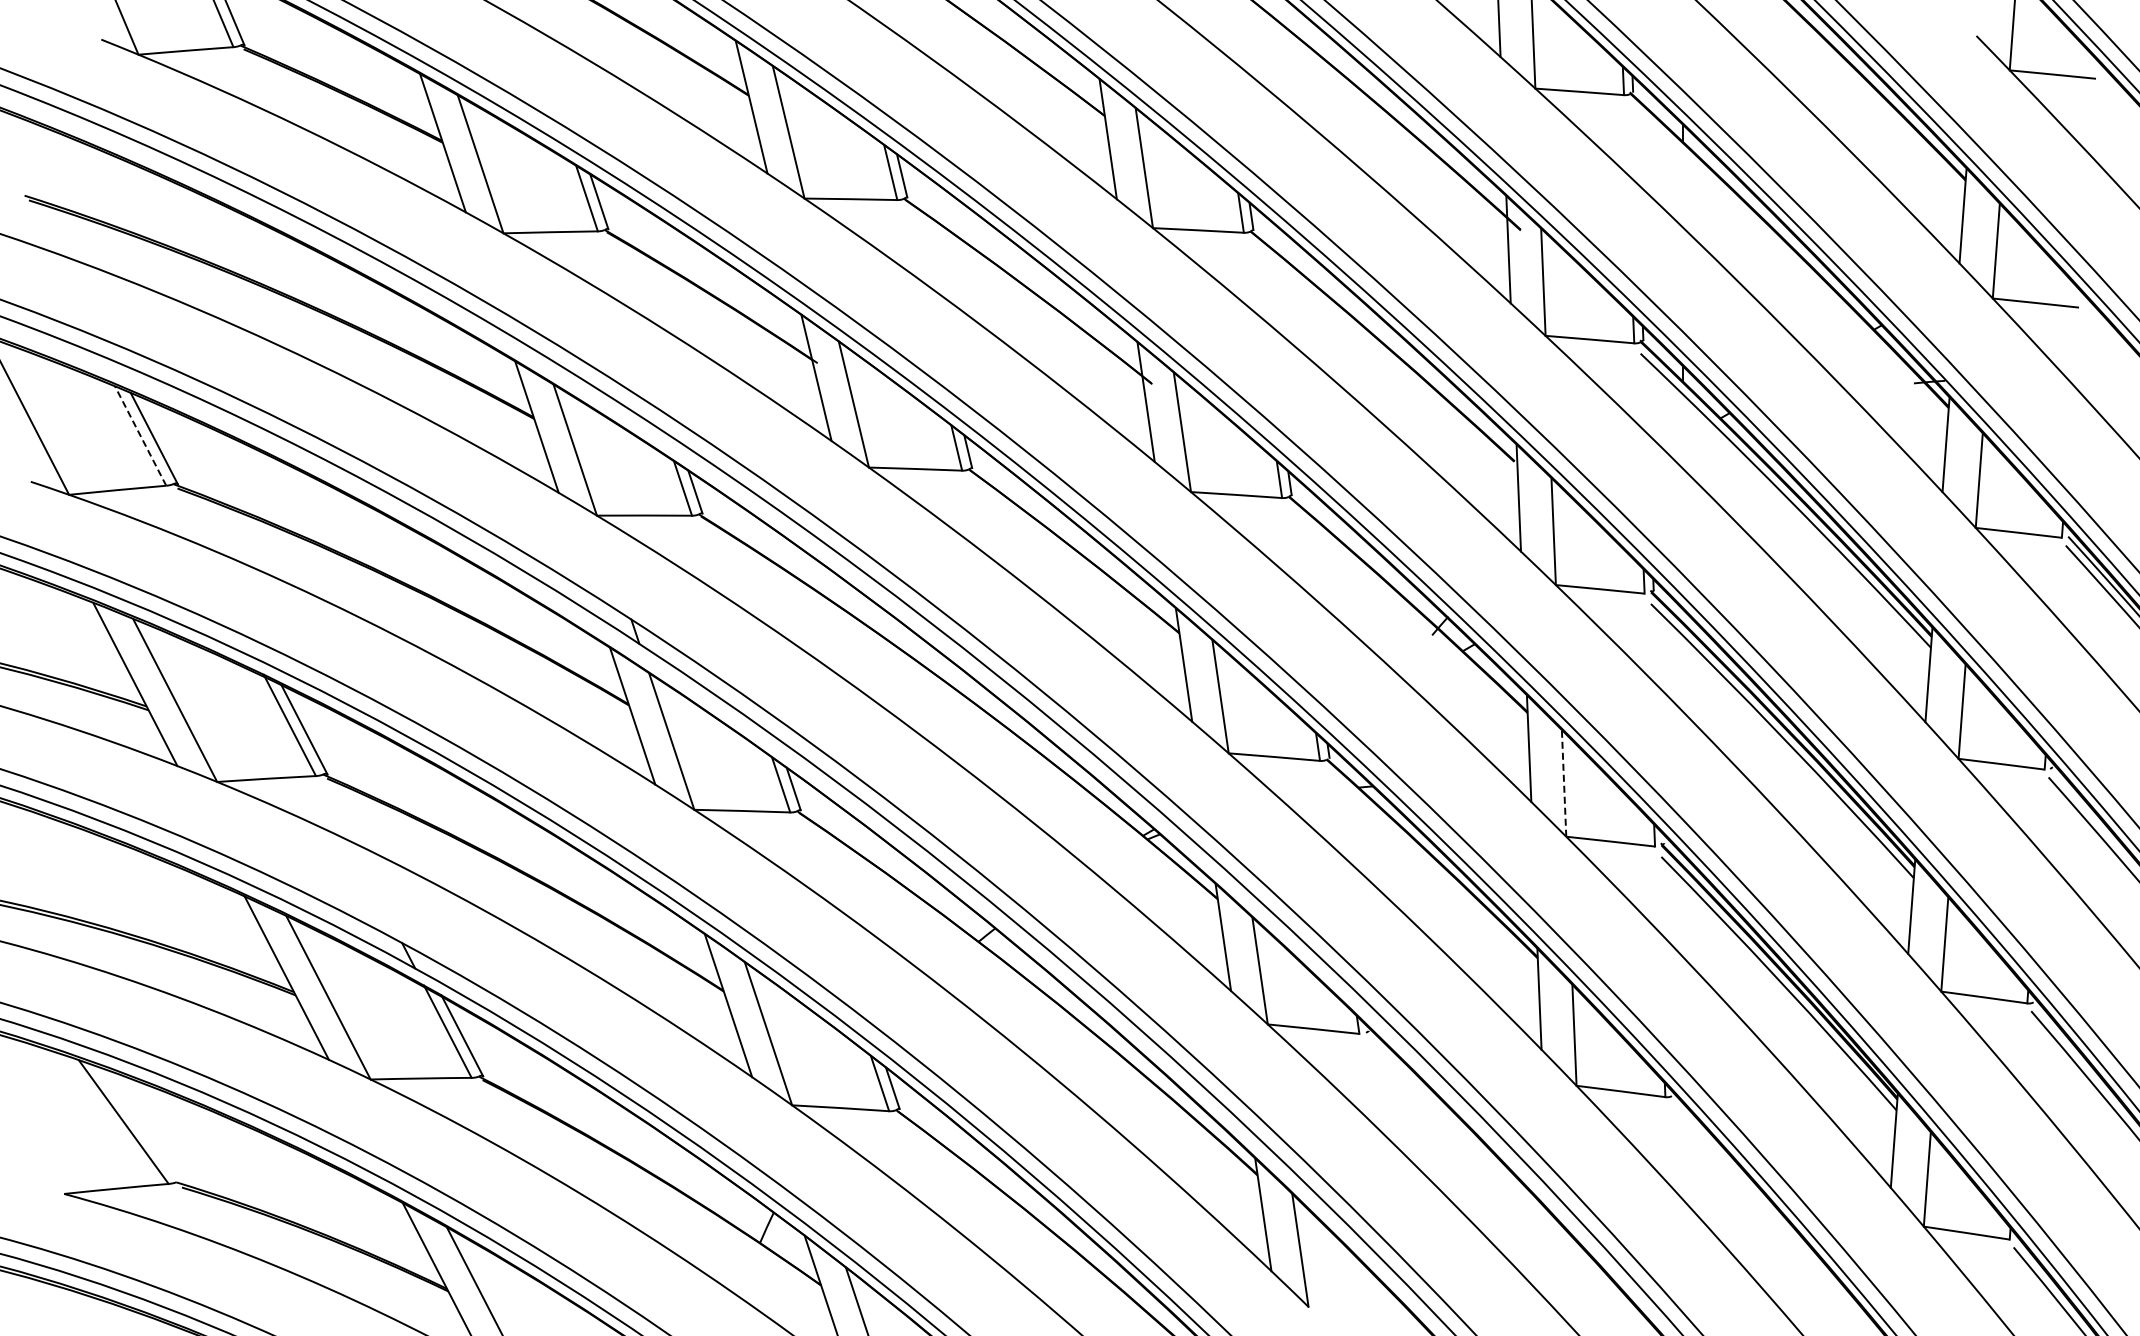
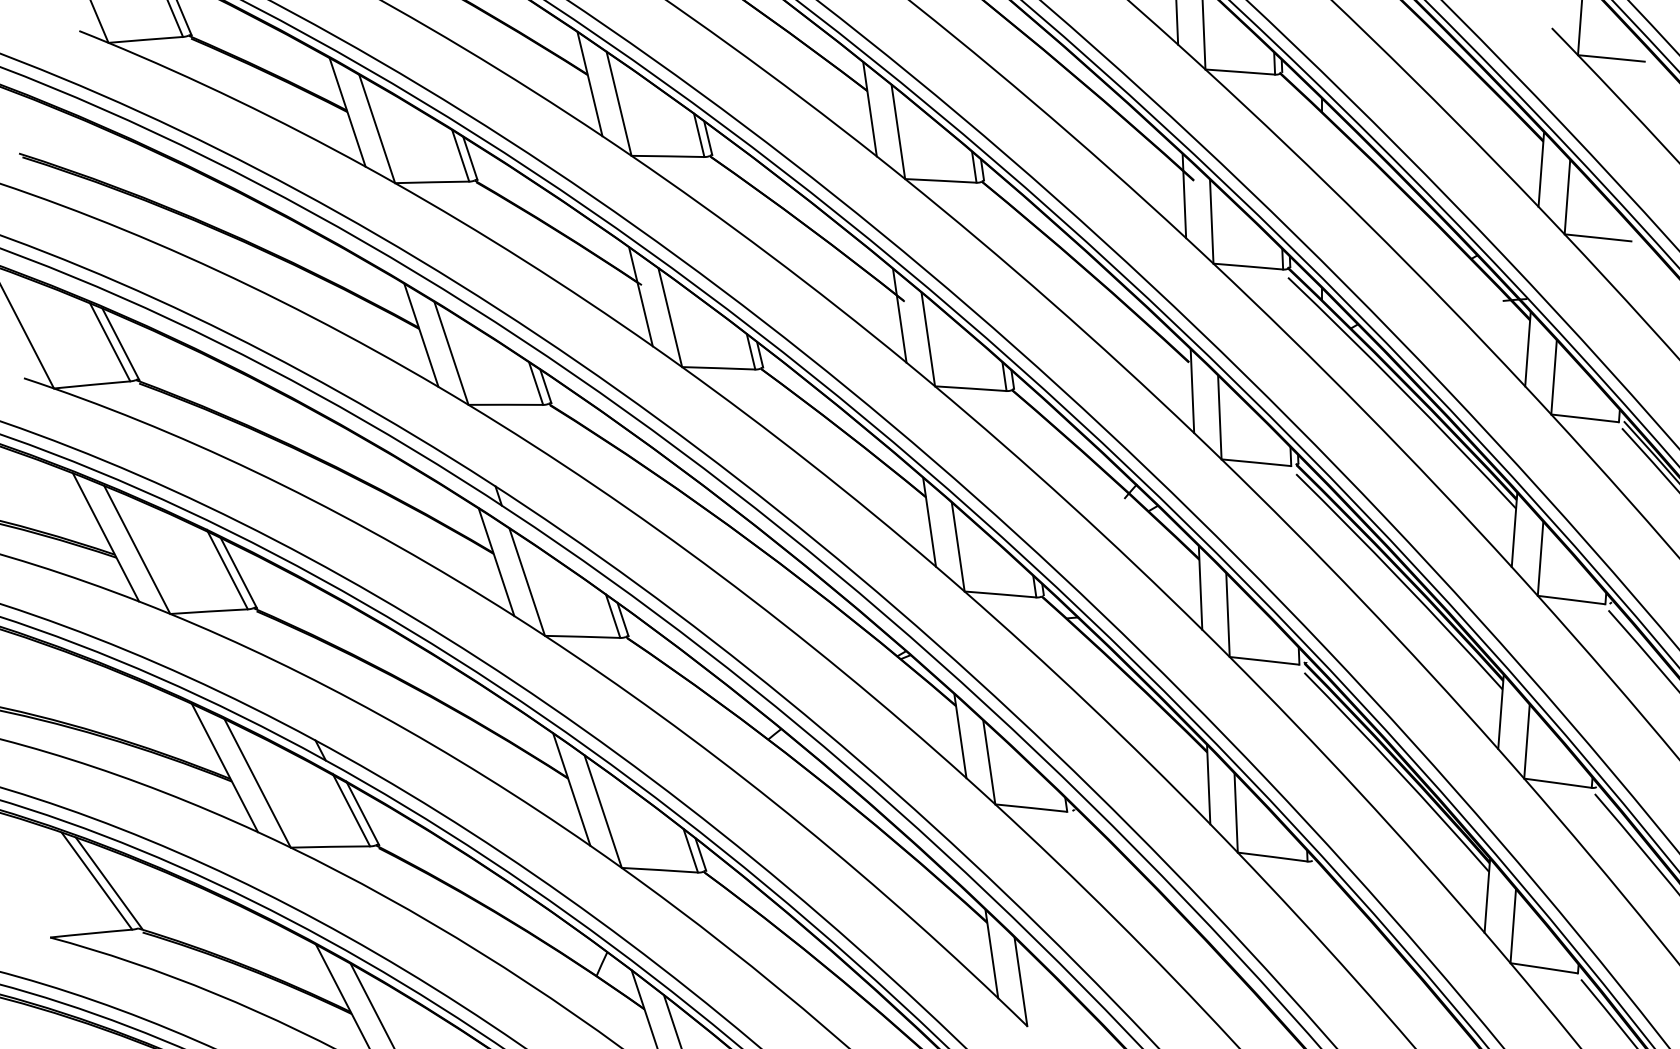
line: (140, 436) -> (110, 342), dashed -> solid
line: (1564, 783) -> (1228, 615), dashed -> solid
line: (138, 1124) -> (108, 882), added

